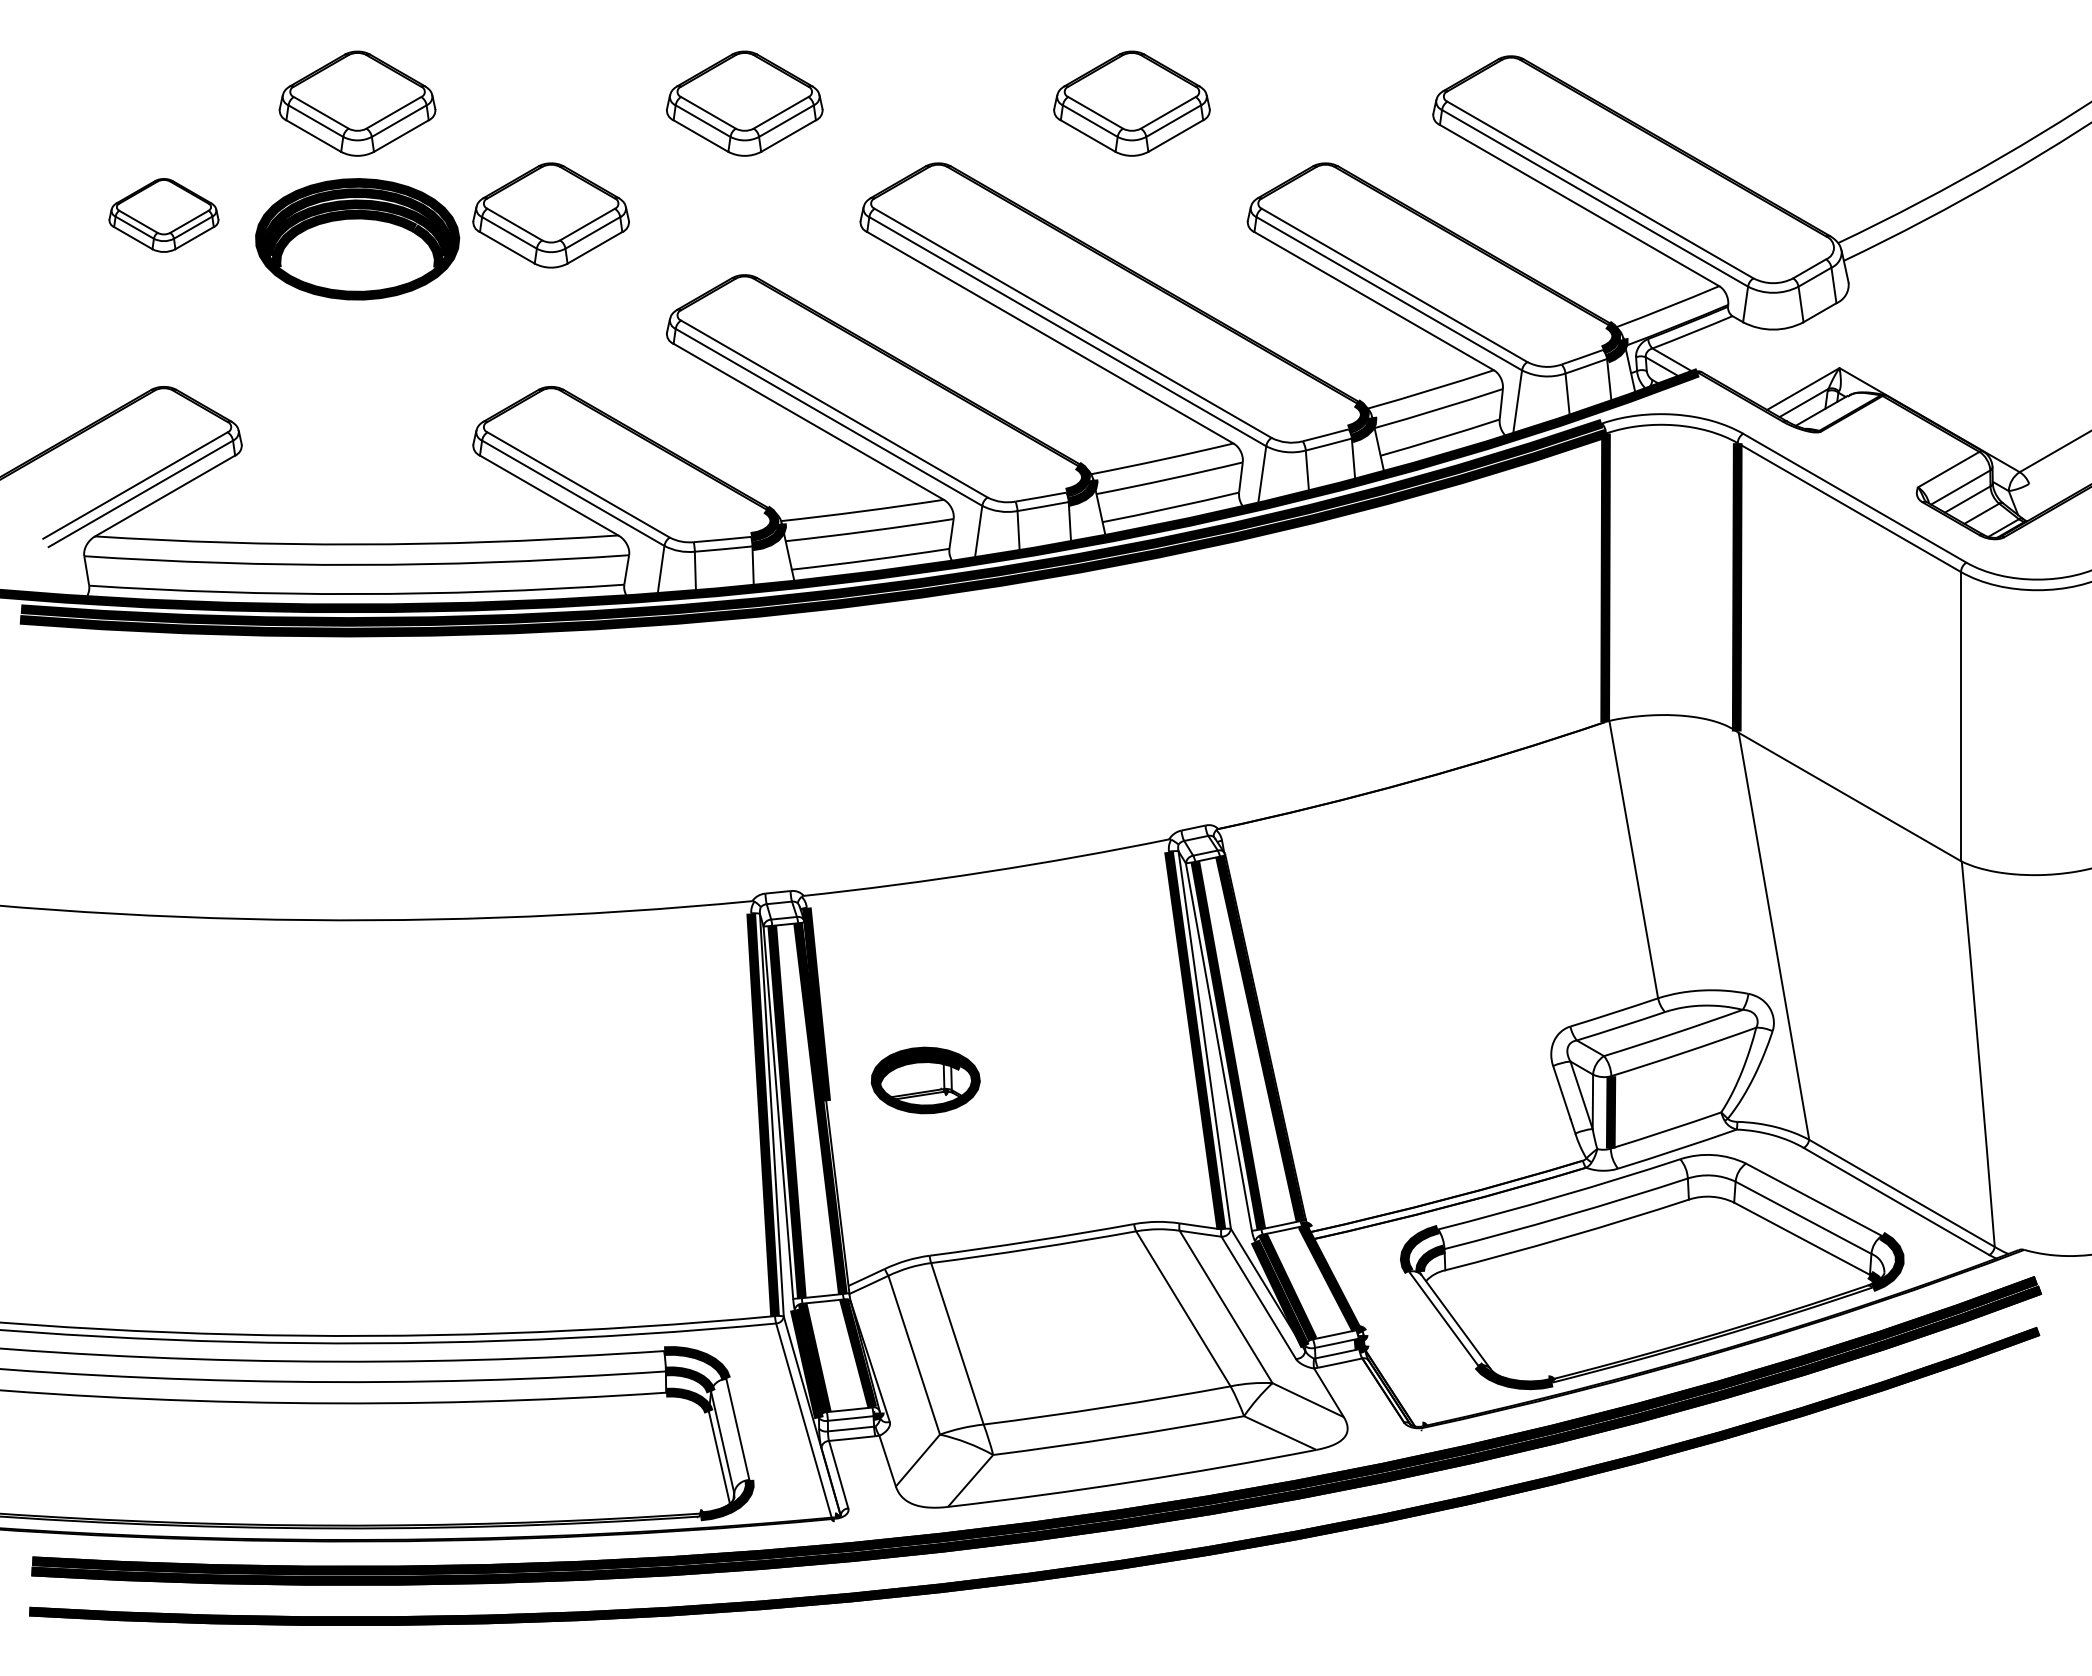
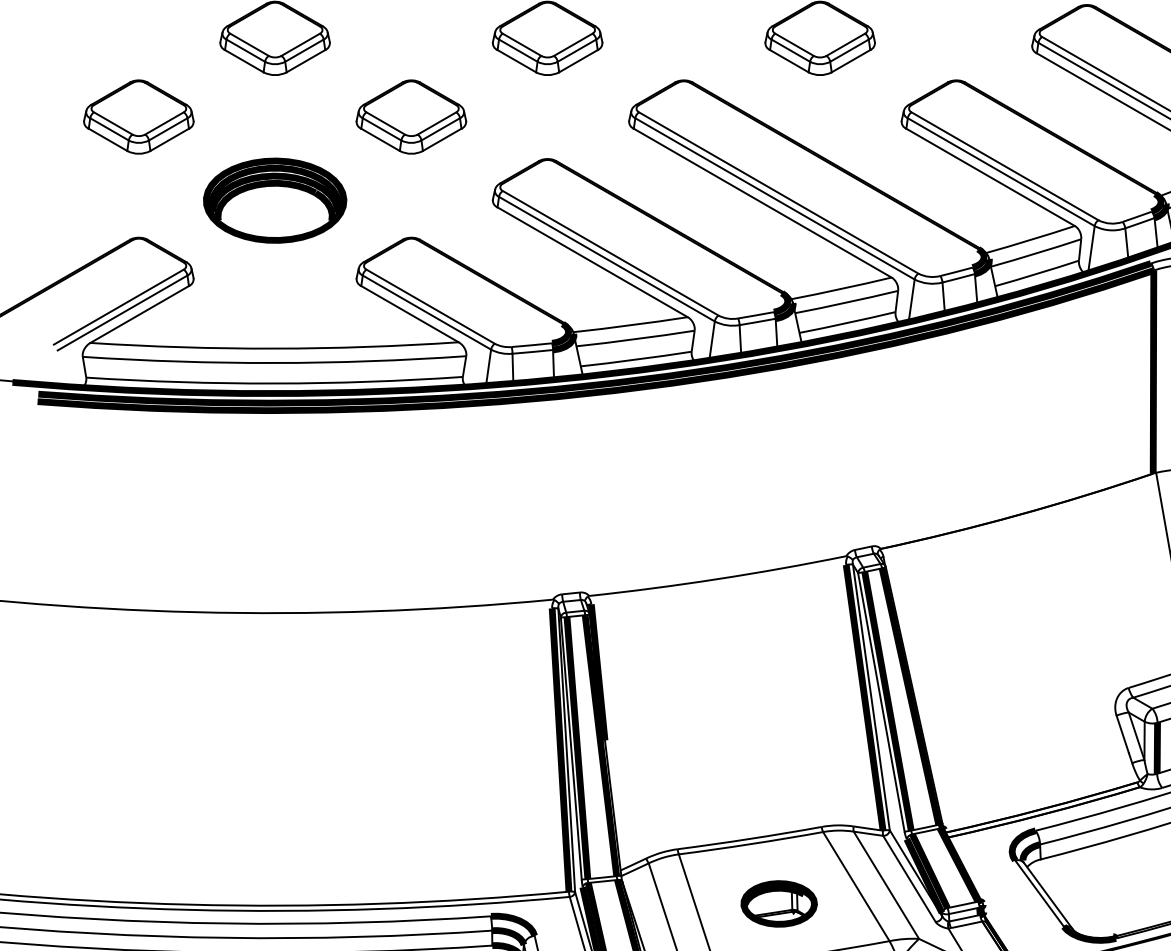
part: (163, 215) -> (138, 117), size x1.43
part: (357, 239) -> (275, 200), moved
part: (925, 1080) -> (779, 903), moved

